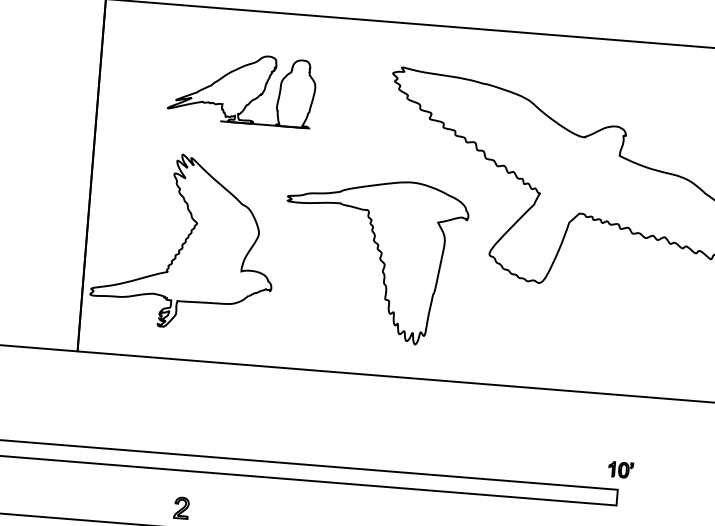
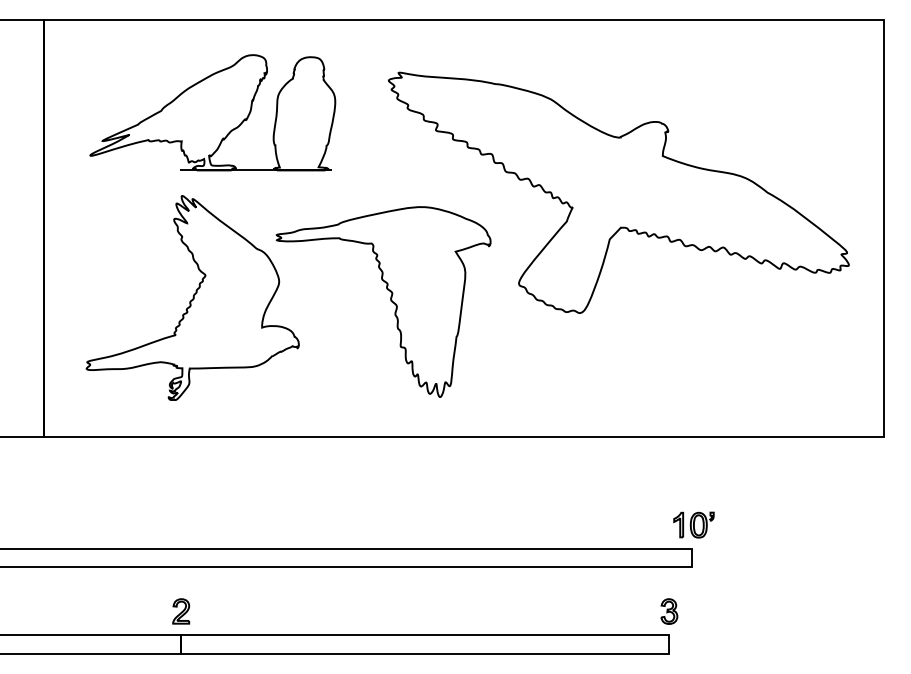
part: (242, 88) -> (212, 112), size x1.43
part: (184, 241) -> (192, 297), moved
part: (620, 469) -> (693, 524), size x1.43

